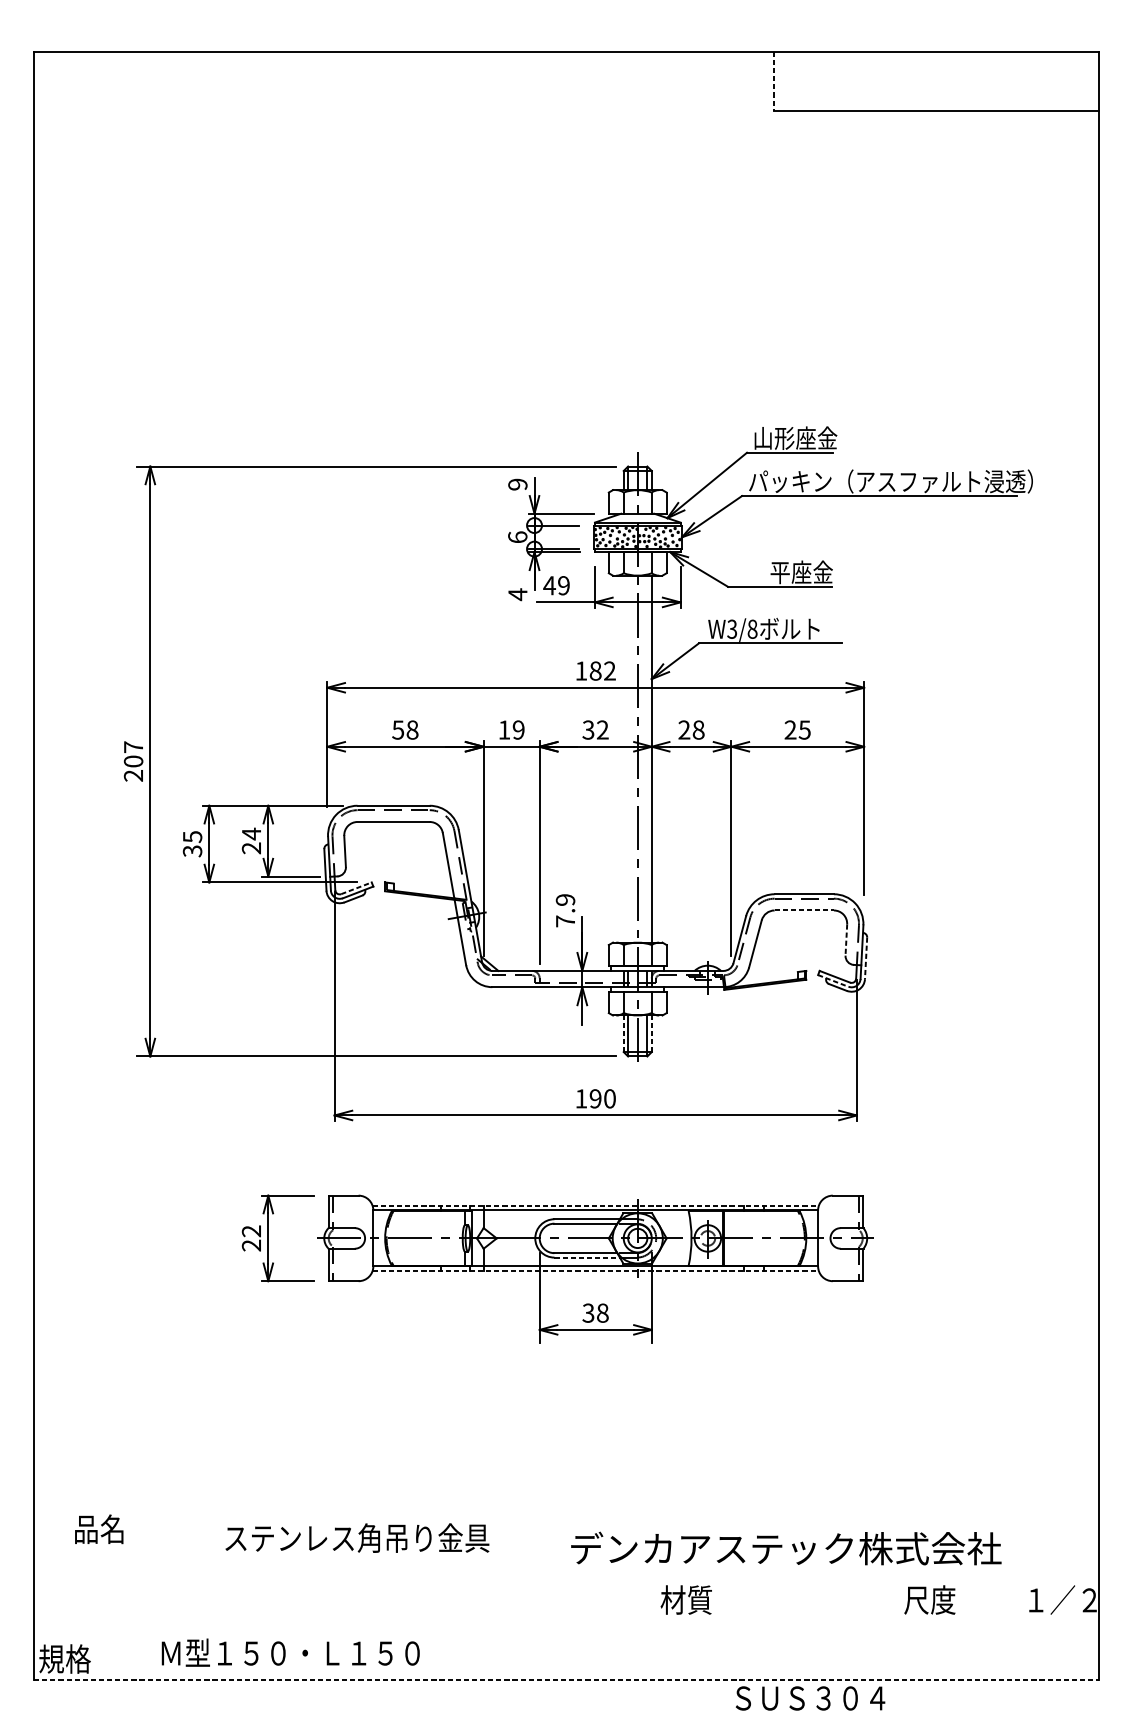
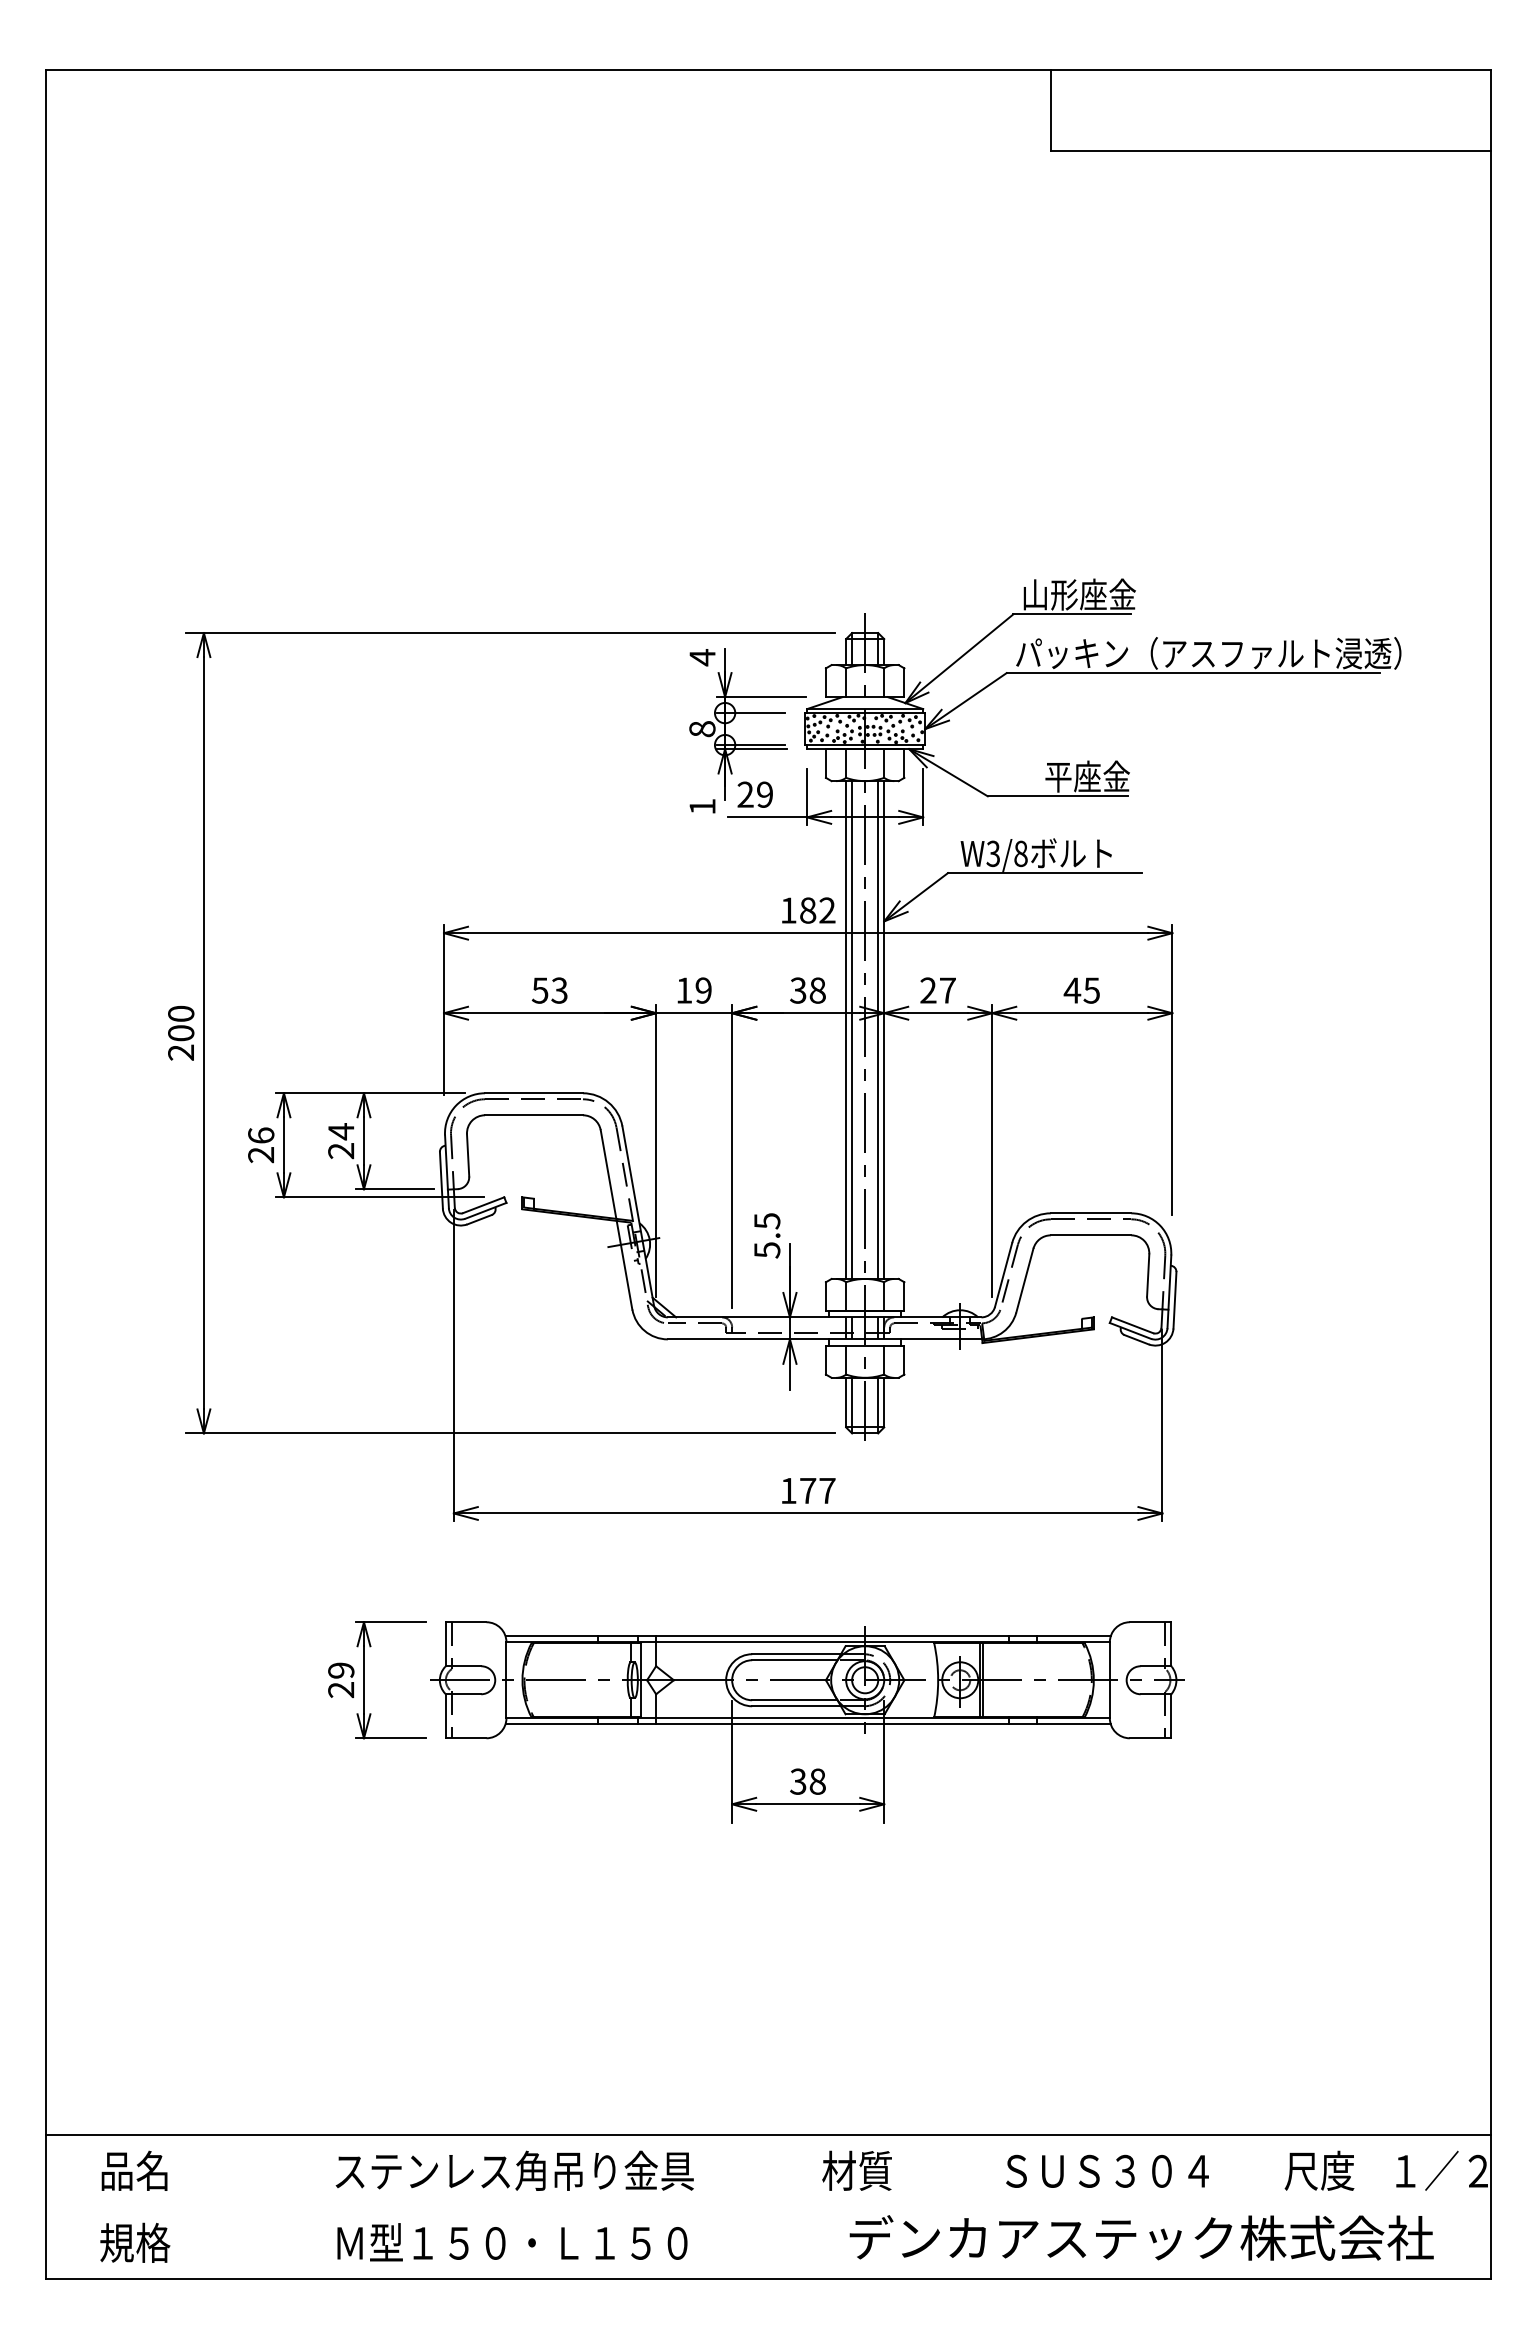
line: (774, 82) -> (1050, 111), dashed -> solid
text: (517, 484) -> (702, 657), 9 -> 4
text: (517, 537) -> (702, 729), 6 -> 8
text: (549, 585) -> (745, 794), 49 -> 29
text: (517, 594) -> (702, 806), 4 -> 1
text: (412, 730) -> (559, 990), 58 -> 53
text: (602, 730) -> (817, 990), 32 -> 38
text: (698, 730) -> (947, 990), 28 -> 27
text: (790, 730) -> (1072, 990), 25 -> 45
text: (133, 746) -> (181, 1013), 207 -> 200
line: (623, 758) -> (846, 1029), added
line: (628, 758) -> (852, 1029), added
line: (647, 758) -> (878, 1029), added
text: (192, 844) -> (261, 1145), 35 -> 26
line: (357, 888) -> (484, 1205), dashed -> solid
text: (565, 910) -> (767, 1235), 7.9 -> 5.5
line: (804, 910) -> (1091, 1235), dashed -> solid
line: (846, 940) -> (1148, 1275), dashed -> solid
line: (865, 958) -> (1174, 1300), dashed -> solid
line: (833, 981) -> (1130, 1331), dashed -> solid
line: (623, 1033) -> (846, 1402), dashed -> solid
line: (652, 1033) -> (884, 1402), dashed -> solid
text: (602, 1098) -> (817, 1490), 190 -> 177
line: (595, 1206) -> (808, 1636), dashed -> solid
text: (251, 1231) -> (341, 1670), 22 -> 29
line: (587, 1257) -> (797, 1706), dashed -> solid
line: (595, 1271) -> (808, 1724), dashed -> solid
text: (99, 1529) -> (134, 2170), moved
text: (357, 1537) -> (514, 2170), moved
text: (786, 1548) -> (1141, 2237), moved
line: (566, 1573) -> (768, 2135), added
text: (685, 1599) -> (856, 2170), moved
text: (929, 1599) -> (1319, 2170), moved
text: (290, 1652) -> (512, 2242), moved
text: (65, 1658) -> (135, 2242), moved
line: (566, 1680) -> (768, 2279), dashed -> solid
text: (810, 1697) -> (1107, 2170), moved

